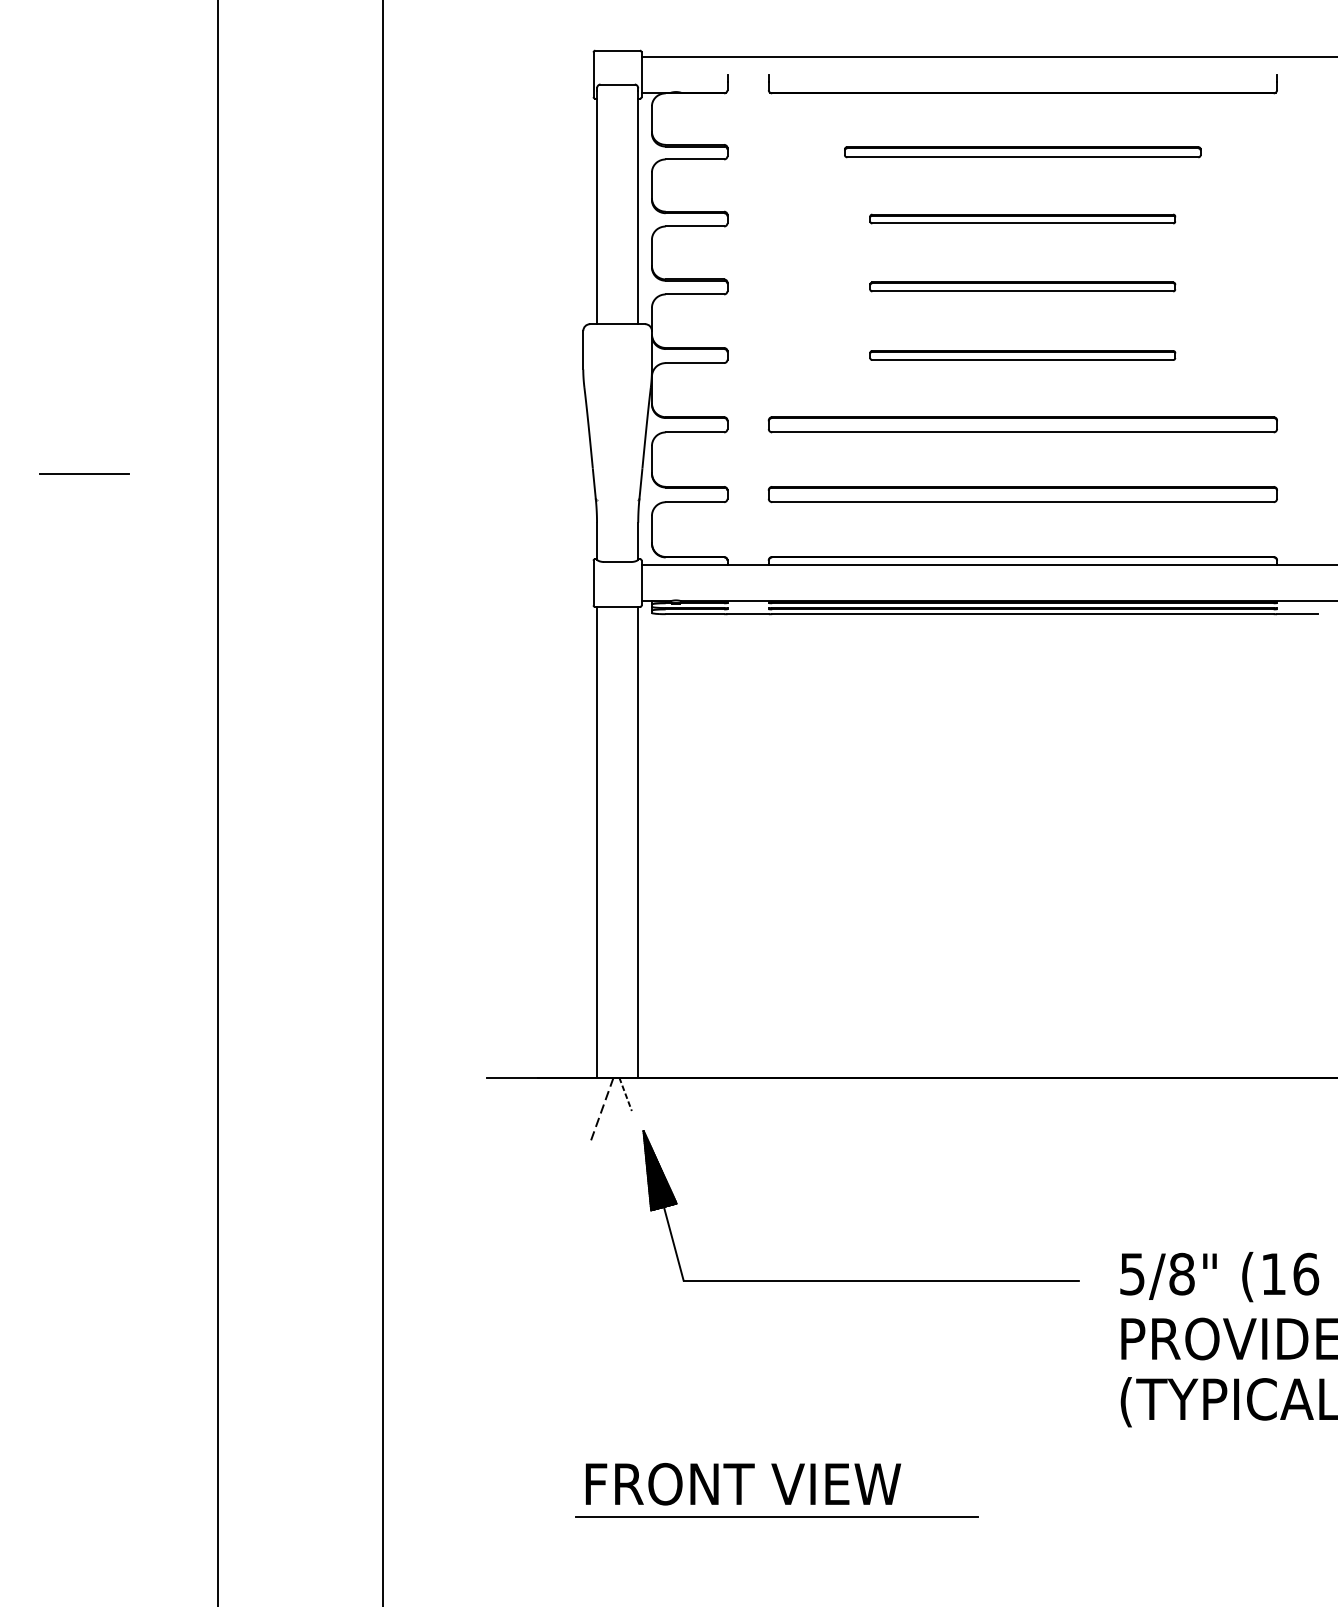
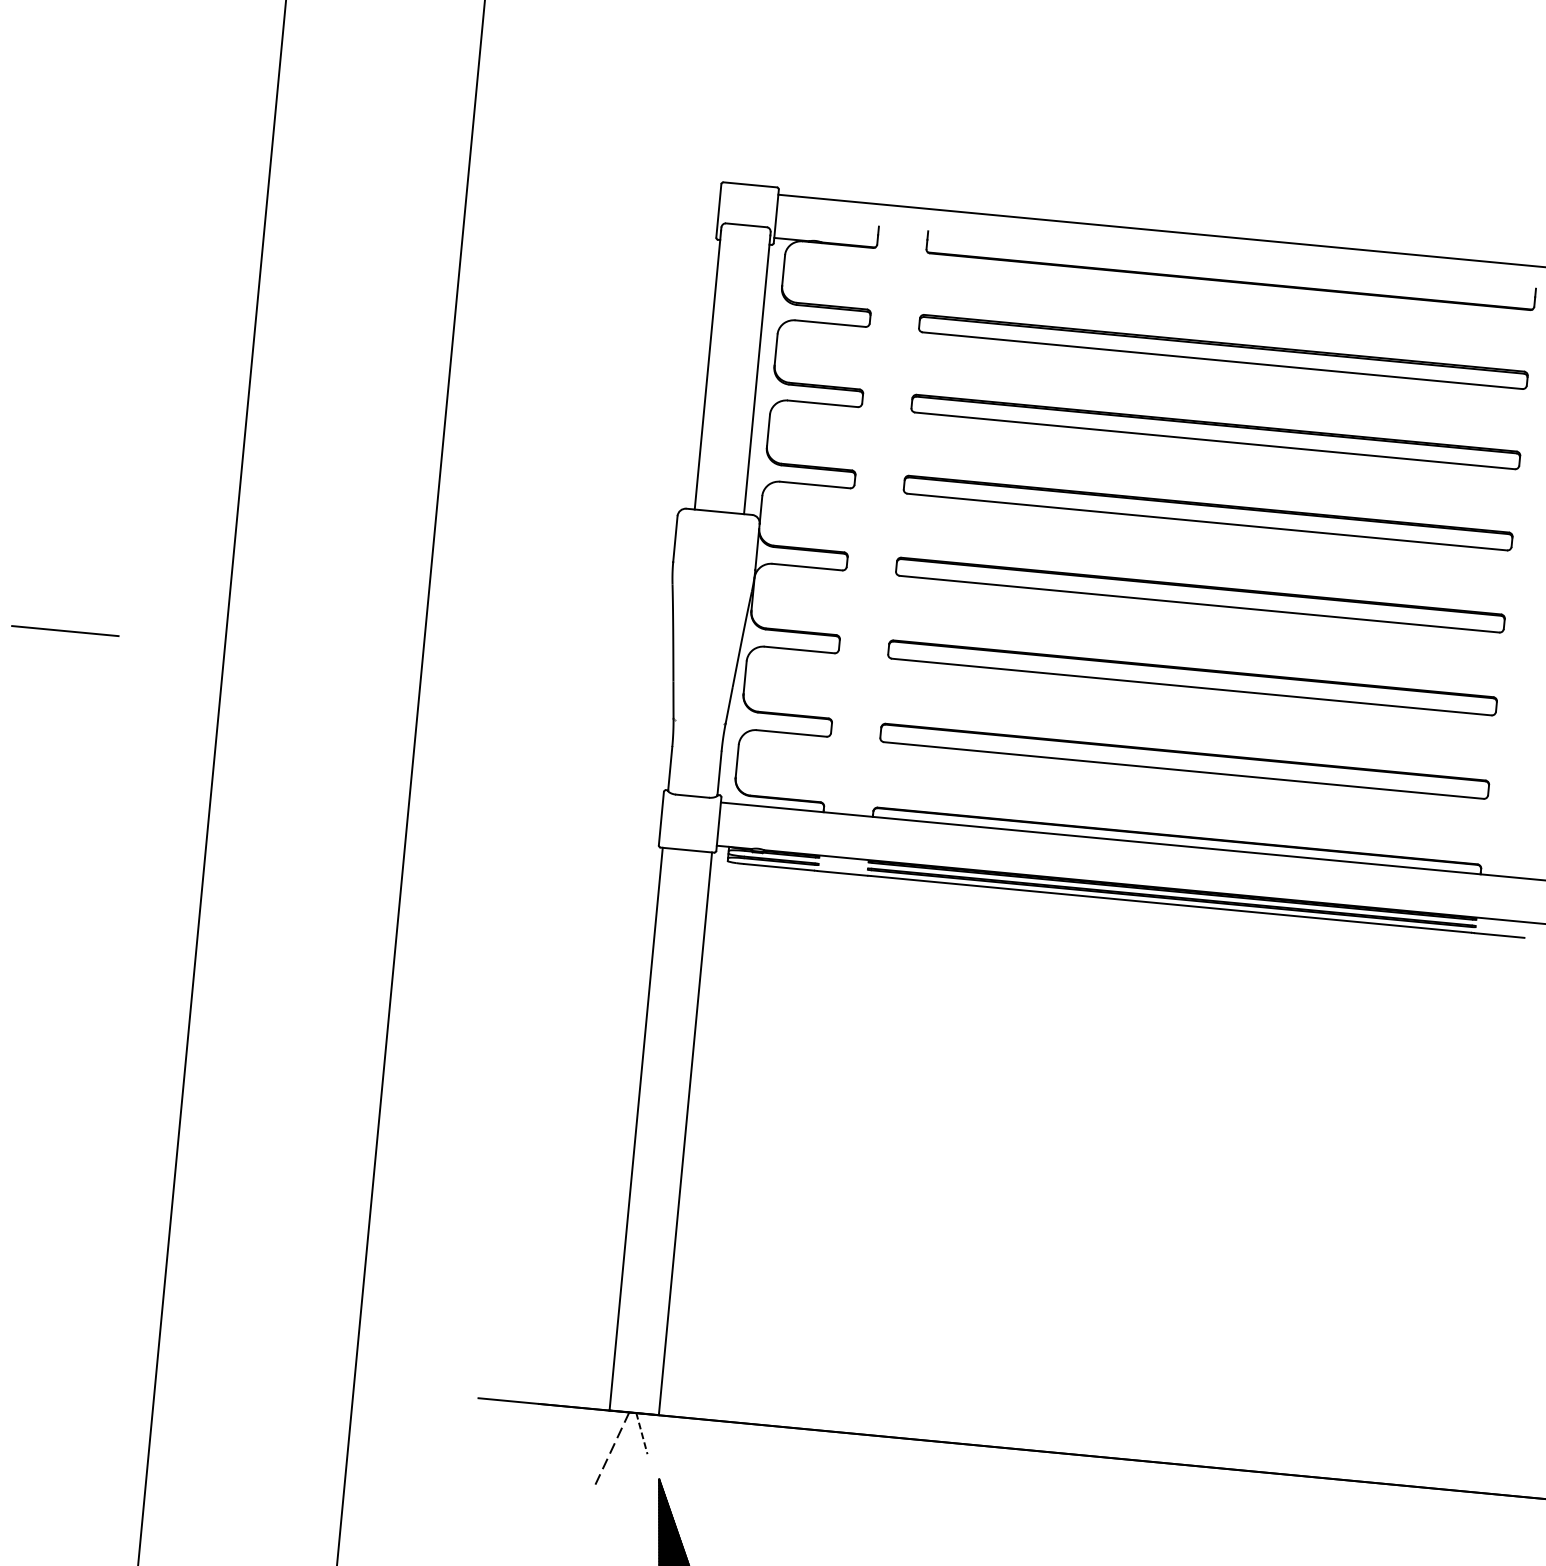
part: (1022, 152) -> (1222, 352), size x1.43
part: (1022, 218) -> (1215, 431), size x1.67
part: (1022, 286) -> (1207, 512), size x1.67
part: (1022, 355) -> (1199, 595), size x1.67

